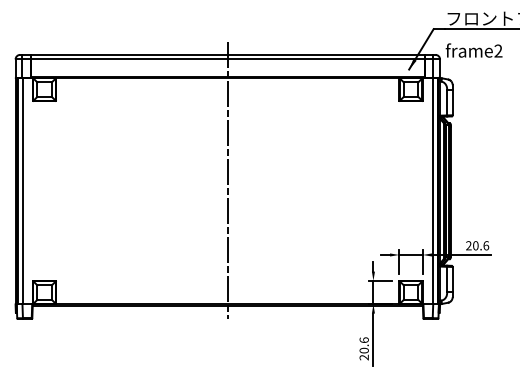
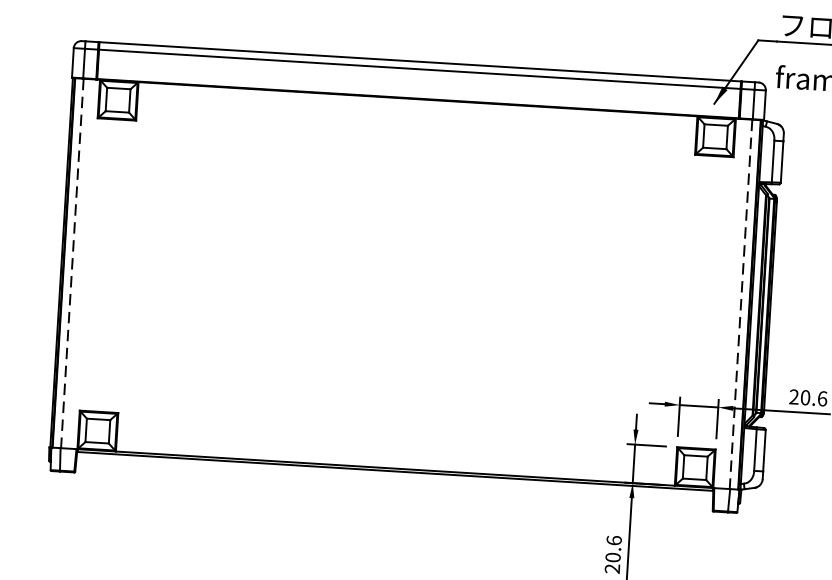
line: (227, 180) -> (407, 266), removed
line: (22, 191) -> (71, 264), solid -> dashed
line: (432, 191) -> (740, 304), solid -> dashed

